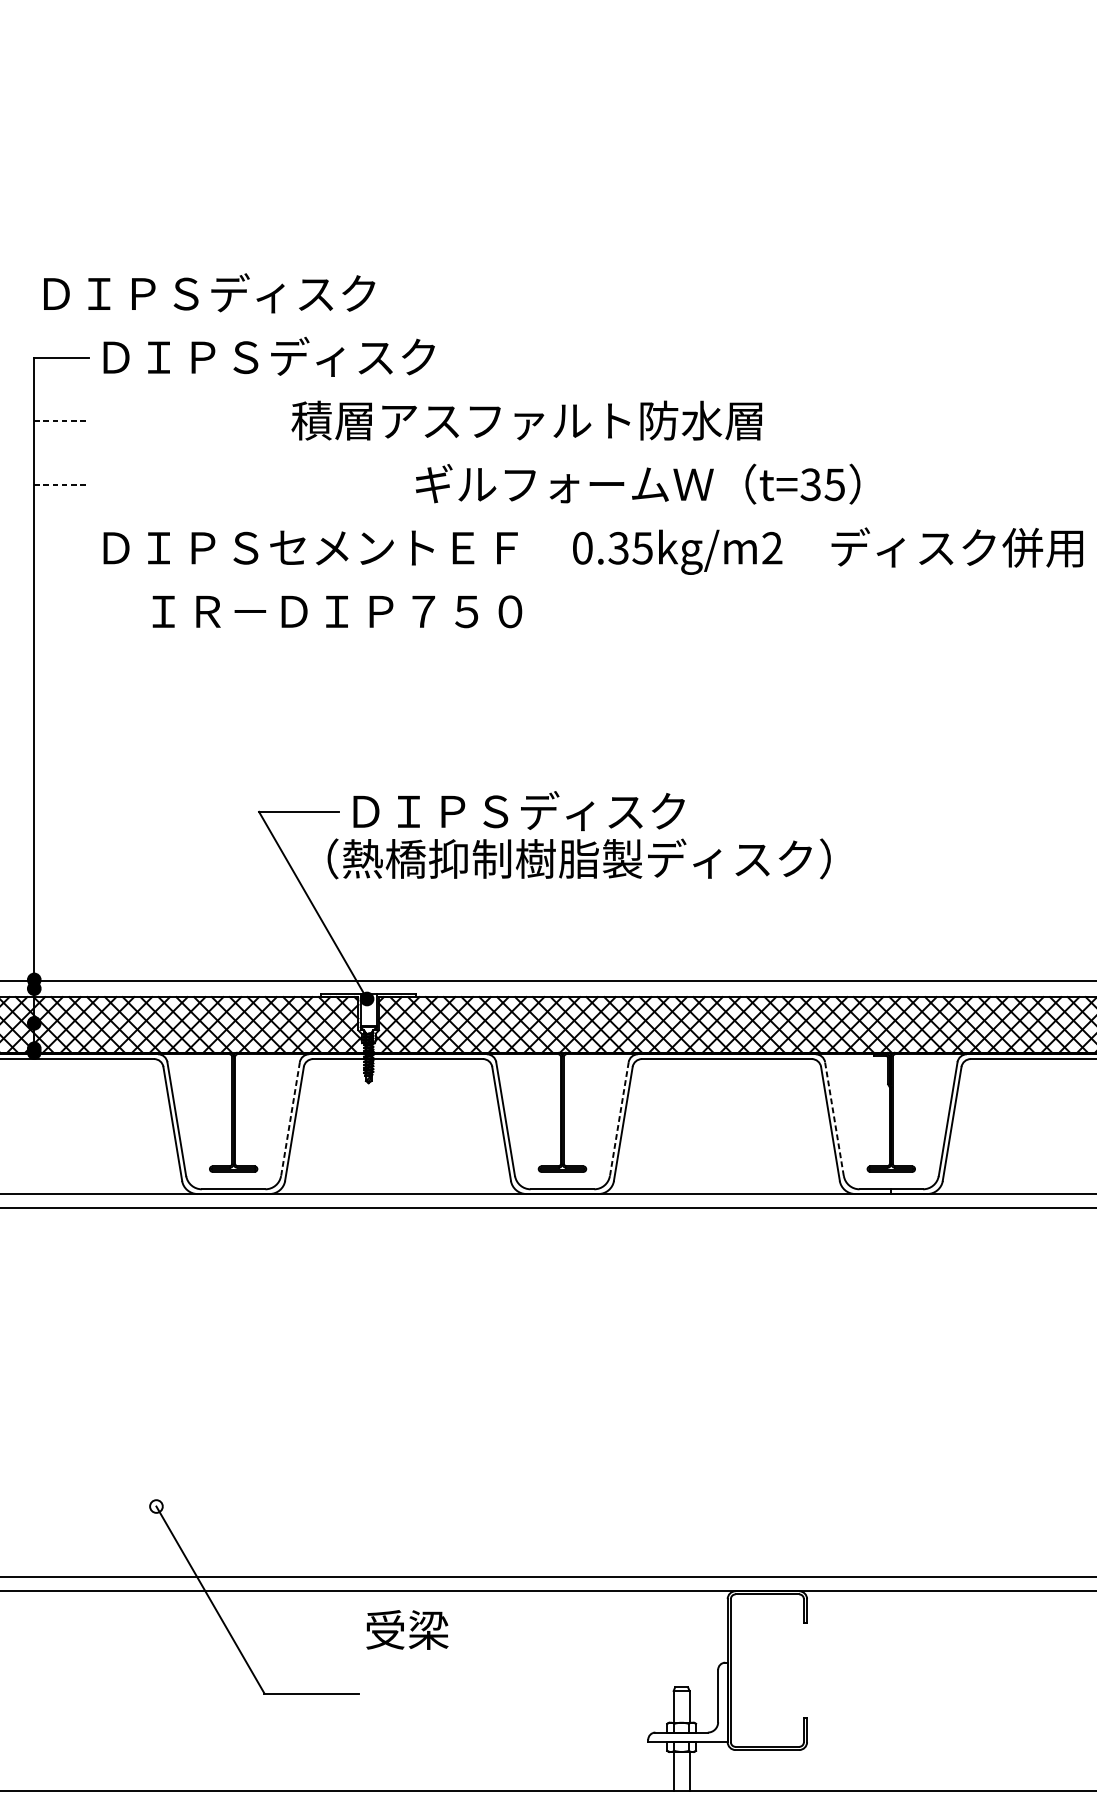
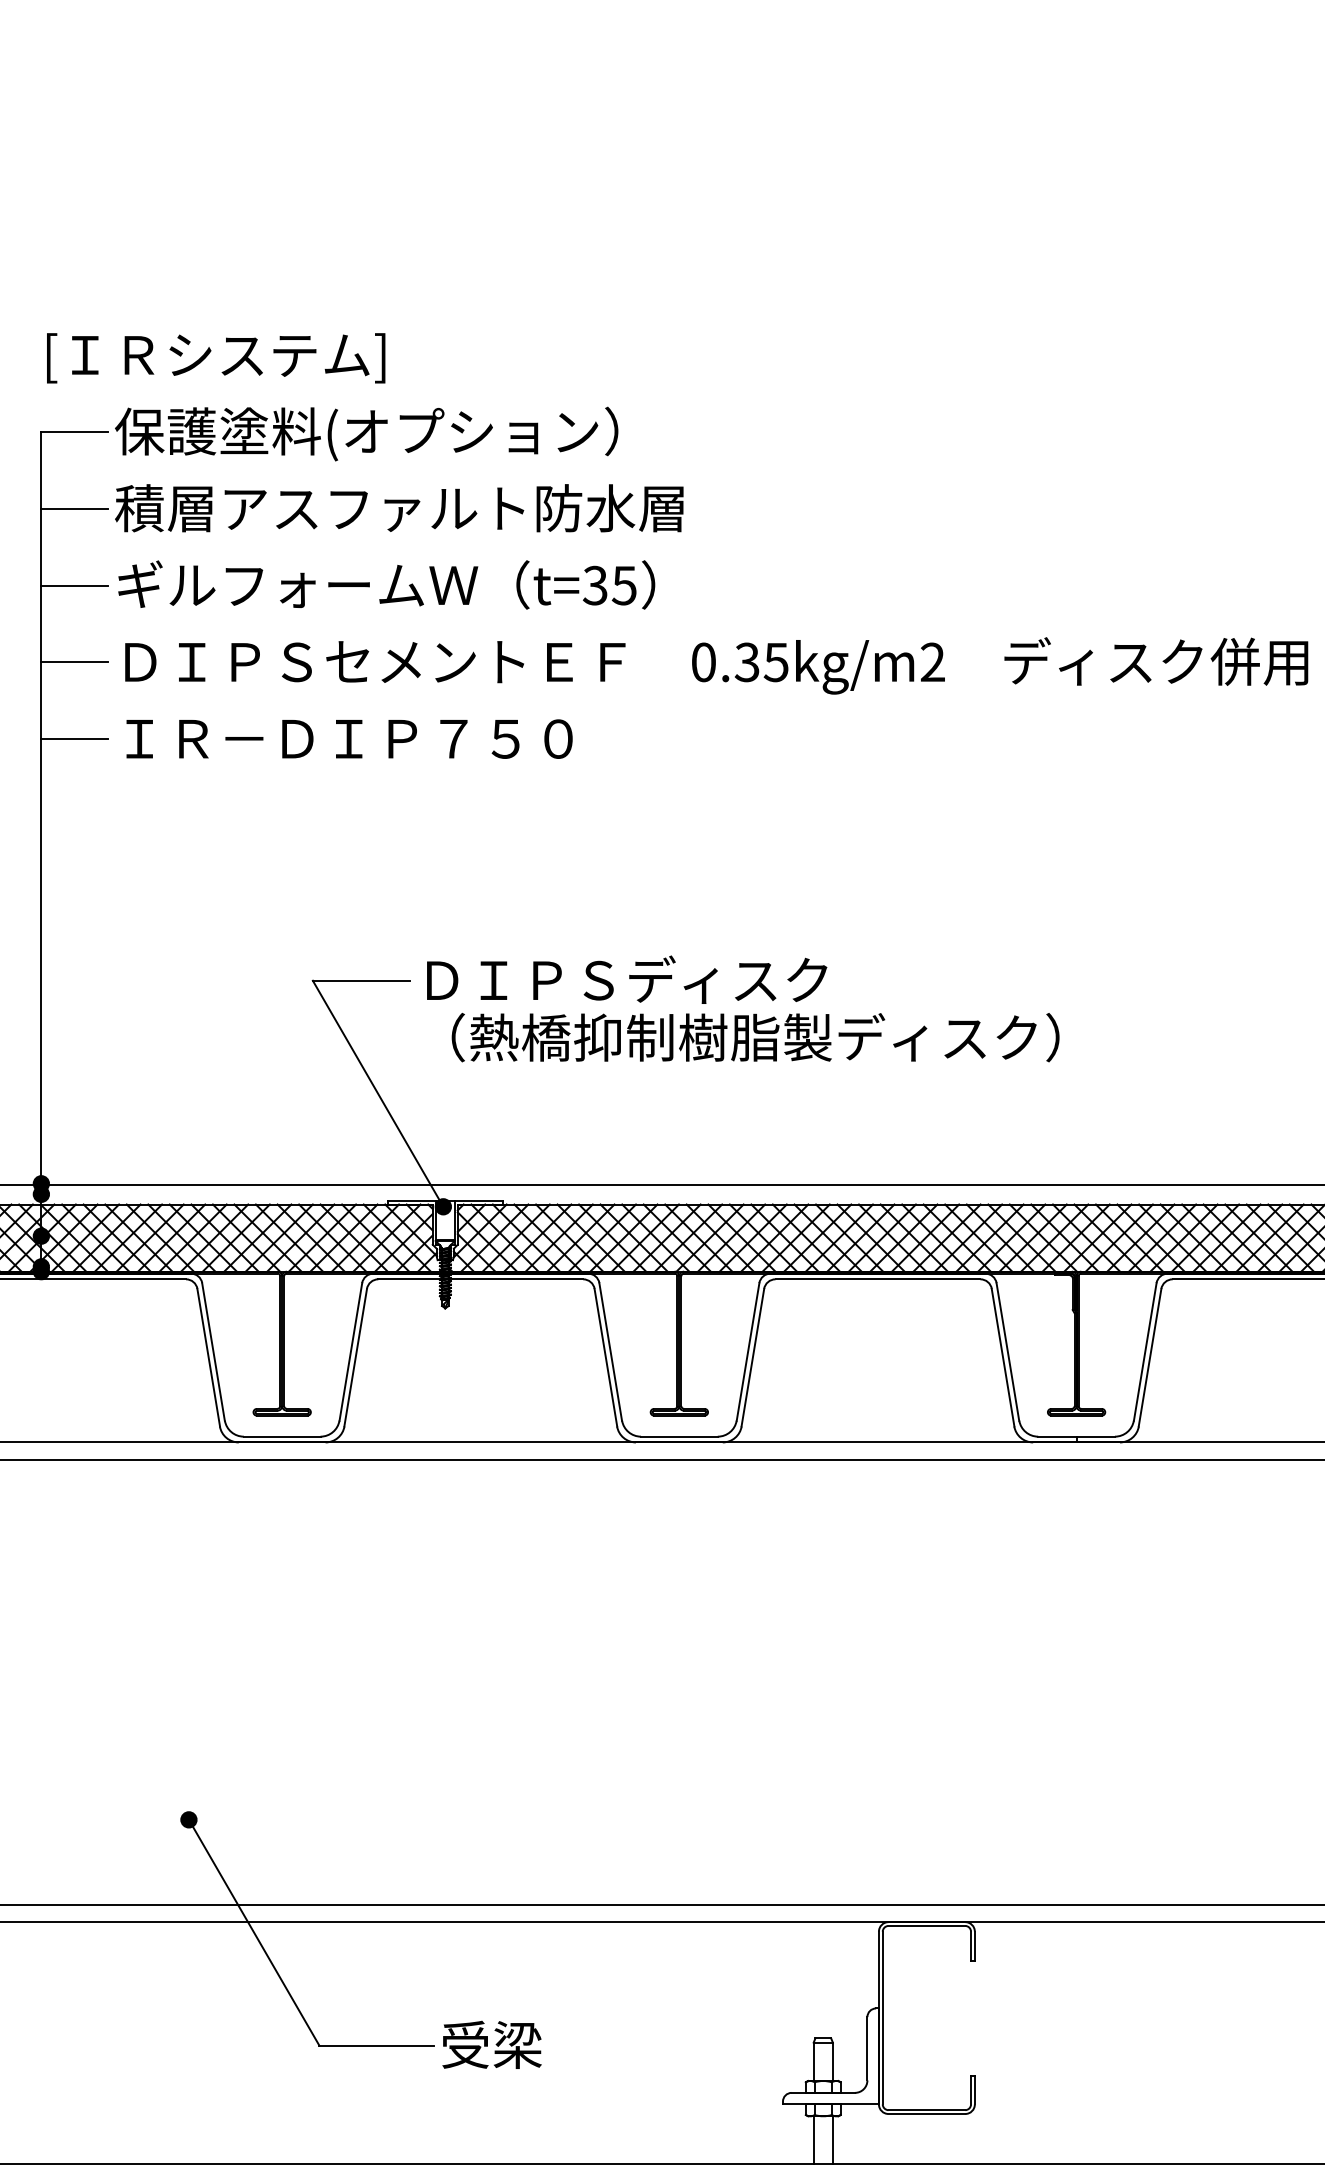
text: (207, 295) -> (250, 356), ＤＩＰＳディスク -> [ＩＲシステム]
text: (303, 358) -> (366, 433), ＤＩＰＳディスク -> 保護塗料(オプション）
line: (62, 420) -> (75, 508), dashed -> solid
text: (526, 420) -> (399, 508), moved
text: (637, 483) -> (386, 584), moved
line: (62, 484) -> (75, 585), dashed -> solid
line: (61, 548) -> (74, 662), added
text: (337, 611) -> (349, 738), moved
line: (61, 612) -> (74, 739), added
text: (579, 858) -> (755, 1037), moved
line: (290, 1118) -> (350, 1351), dashed -> solid
line: (619, 1118) -> (748, 1351), dashed -> solid
line: (834, 1118) -> (1007, 1351), dashed -> solid
fill: (156, 1506) -> (188, 1819), added
text: (406, 1629) -> (491, 2044), moved

